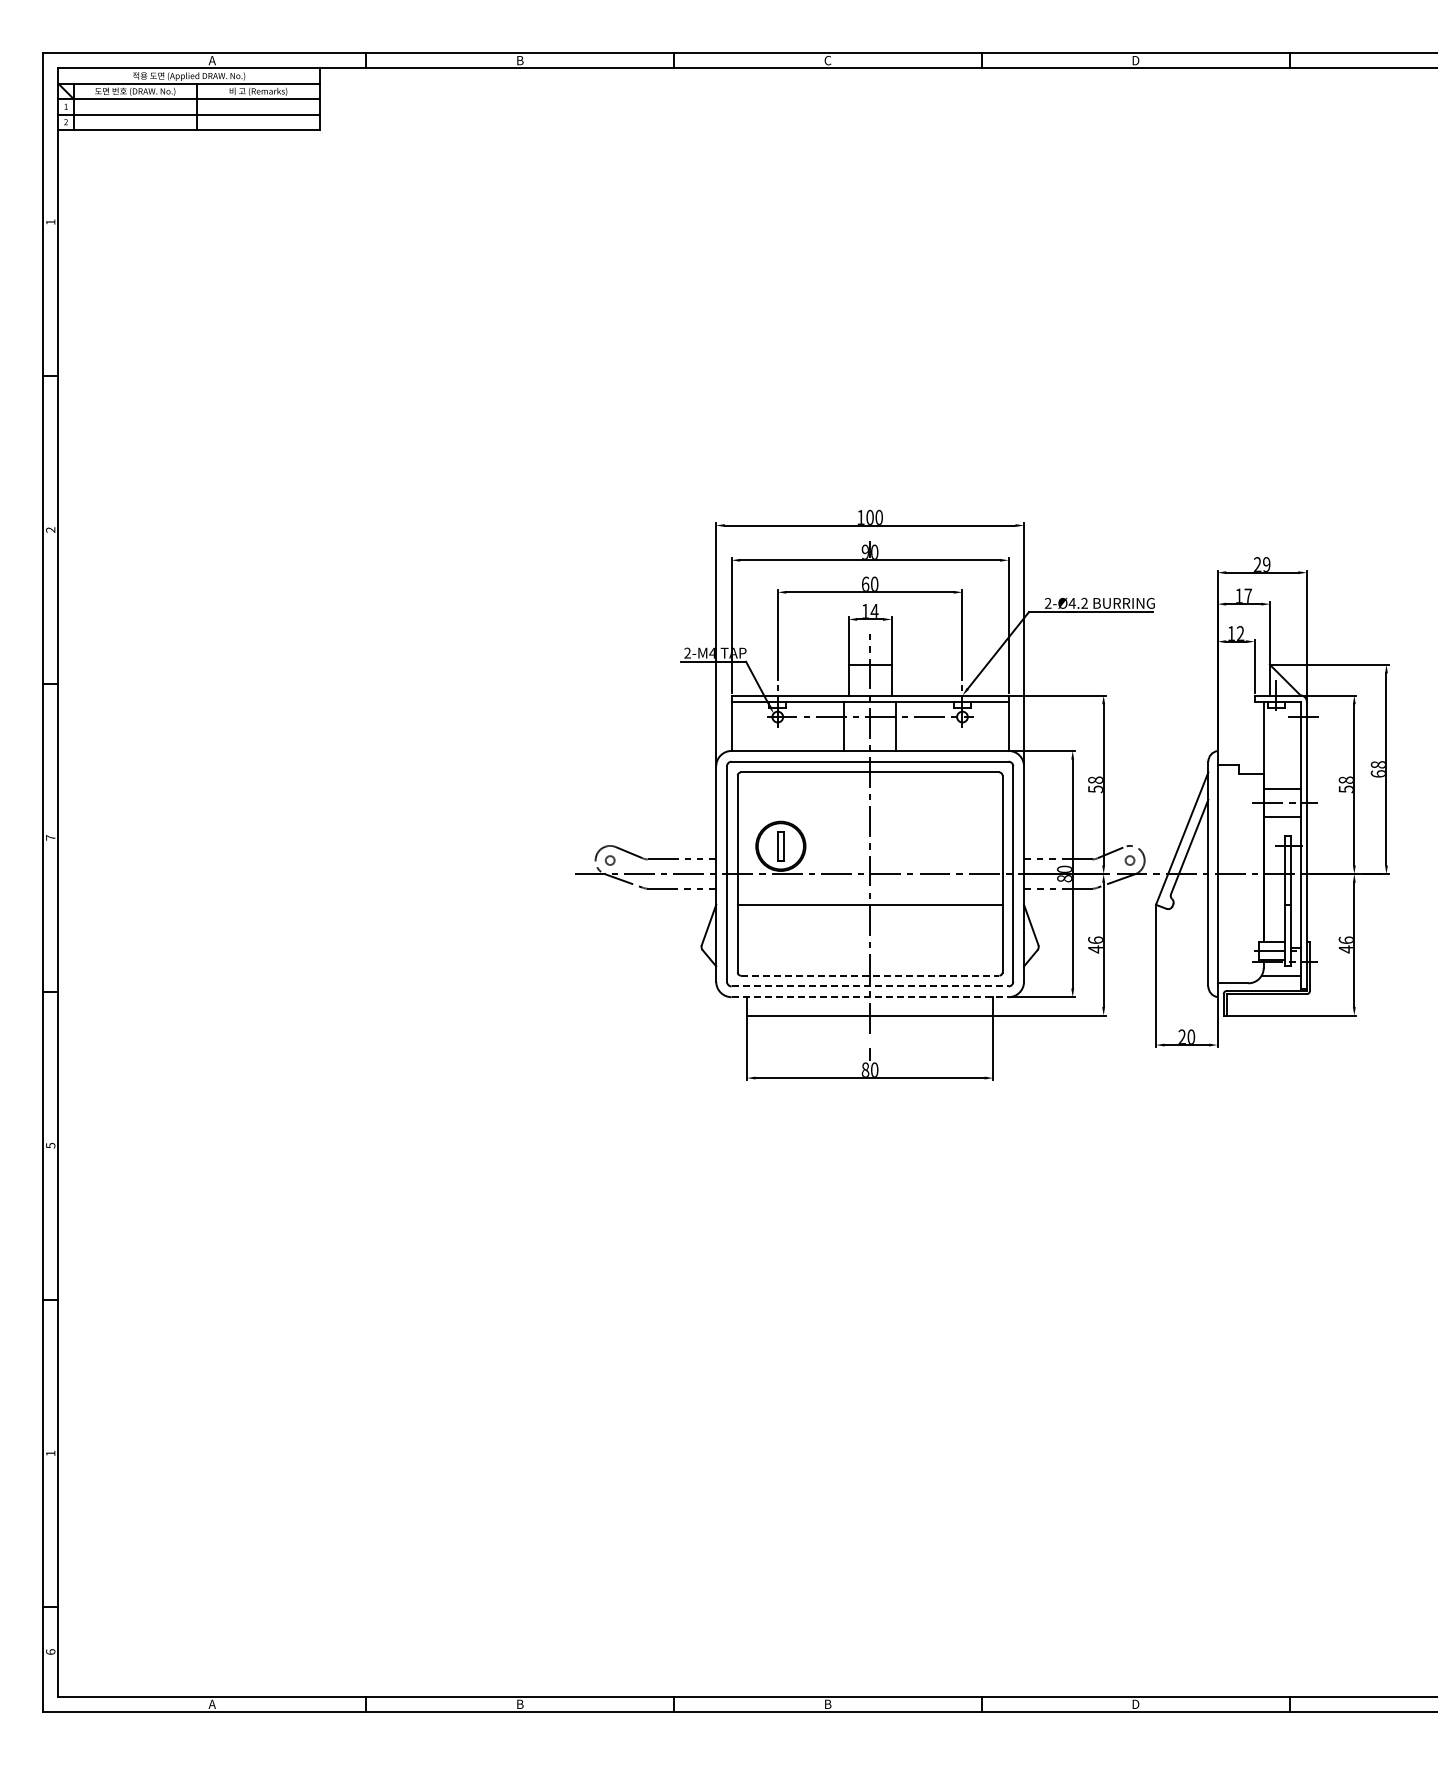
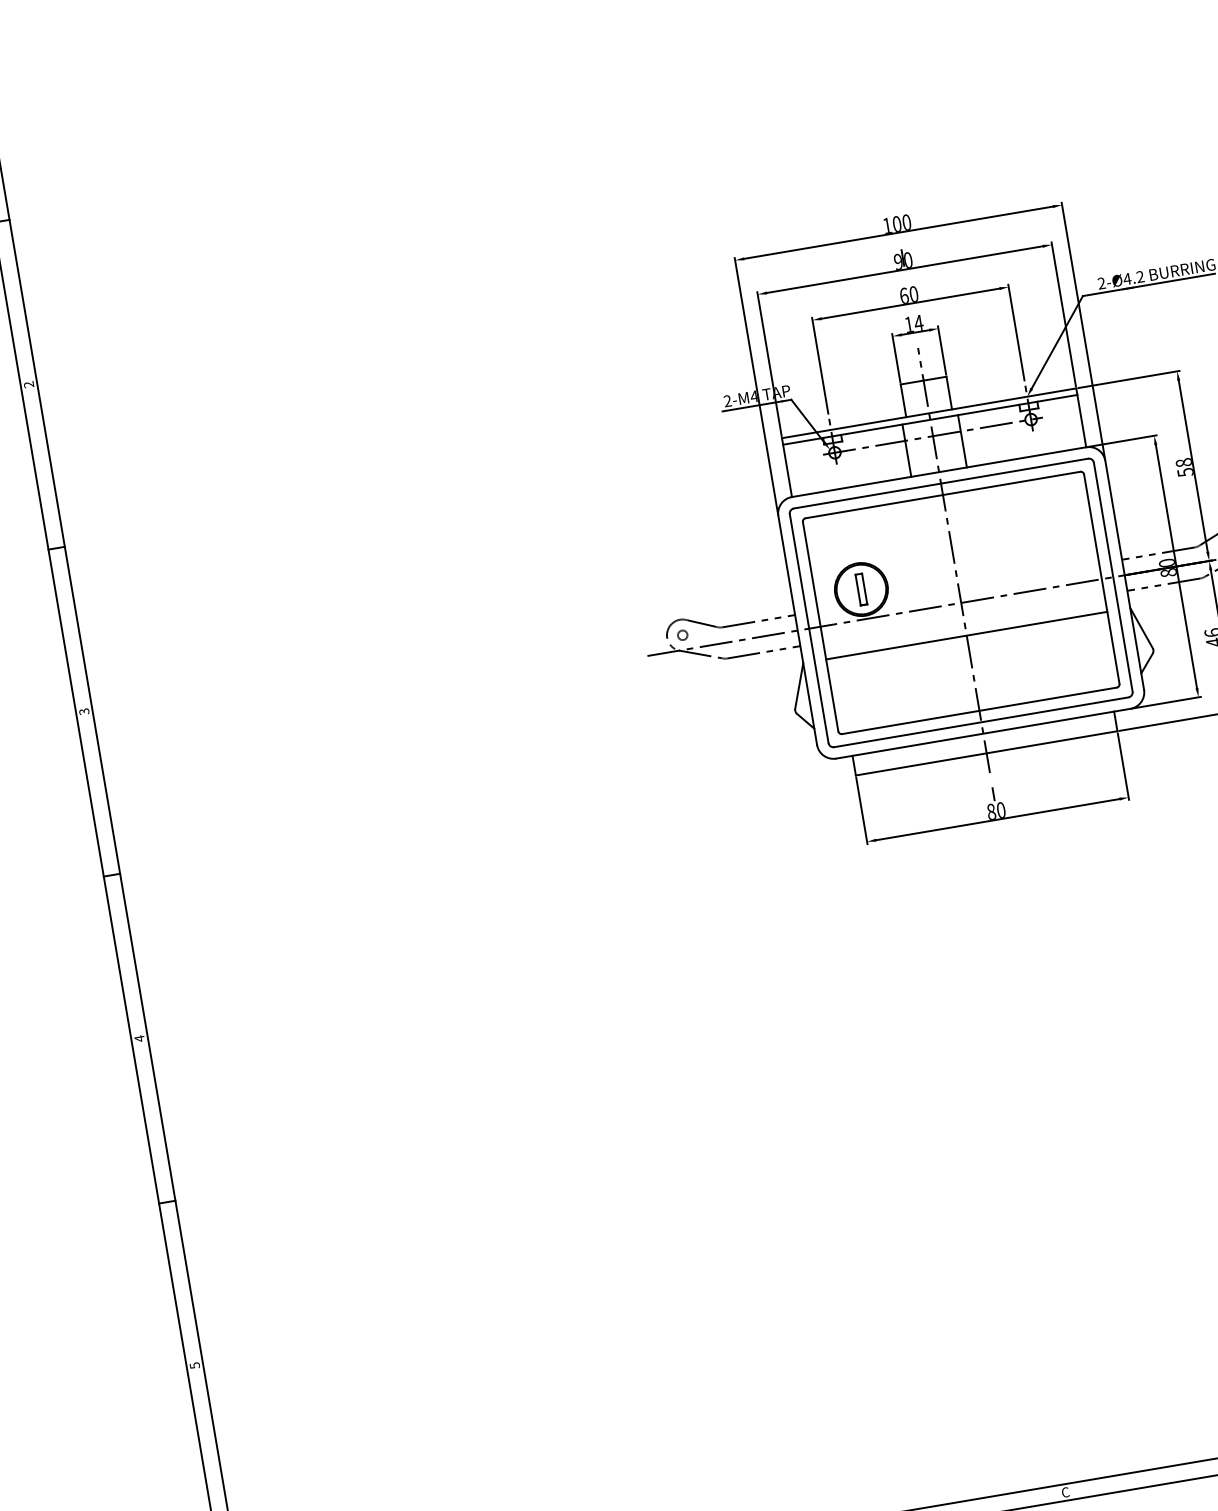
text: (50, 837) -> (84, 711), 7 -> 3
line: (870, 975) -> (979, 710), dashed -> solid
line: (870, 986) -> (981, 722), dashed -> solid
line: (870, 997) -> (983, 734), dashed -> solid
text: (50, 1145) -> (139, 1038), 5 -> 4
text: (50, 1453) -> (194, 1365), 1 -> 5
text: (827, 1704) -> (1065, 1492), B -> C

